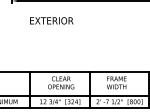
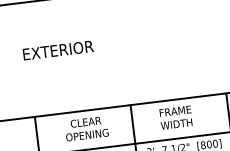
text: (51, 20) -> (57, 49), moved

